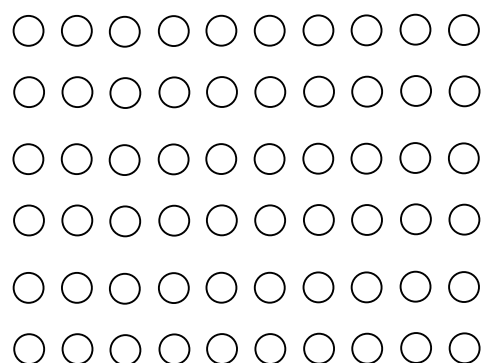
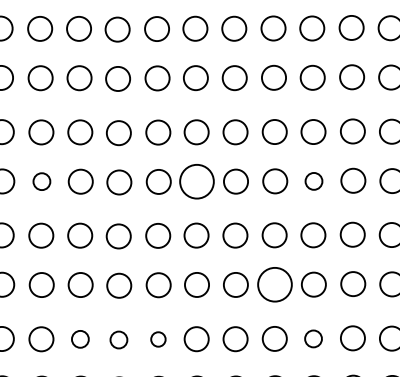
part: (28, 91) -> (41, 181), size x0.7
part: (222, 91) -> (197, 181), size x1.4
part: (366, 91) -> (313, 181), size x0.7
part: (319, 219) -> (275, 284), size x1.4
part: (366, 286) -> (313, 338), size x0.7
part: (77, 288) -> (80, 339), size x0.7
part: (124, 288) -> (118, 339), size x0.7
part: (173, 288) -> (158, 339), size x0.6

